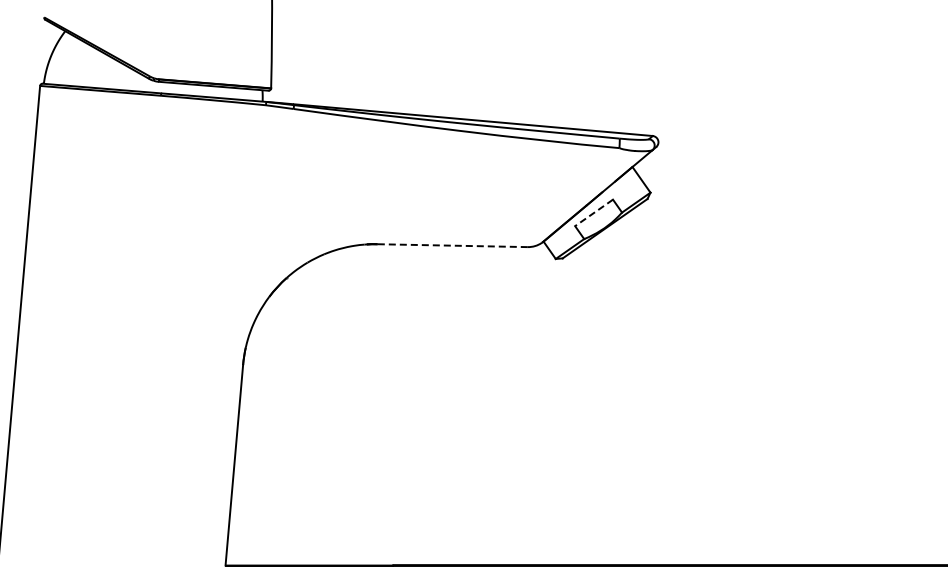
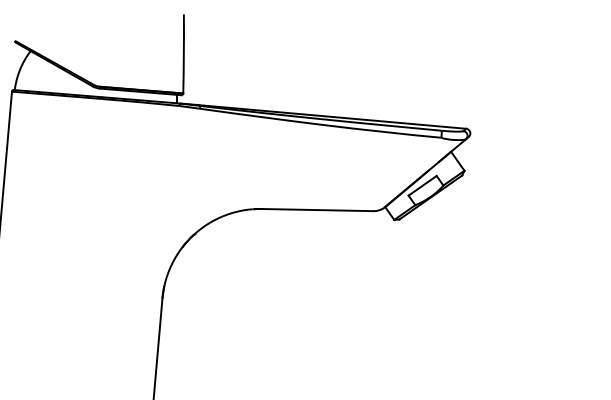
line: (593, 213) -> (422, 186), dashed -> solid
line: (452, 245) -> (317, 209), dashed -> solid

